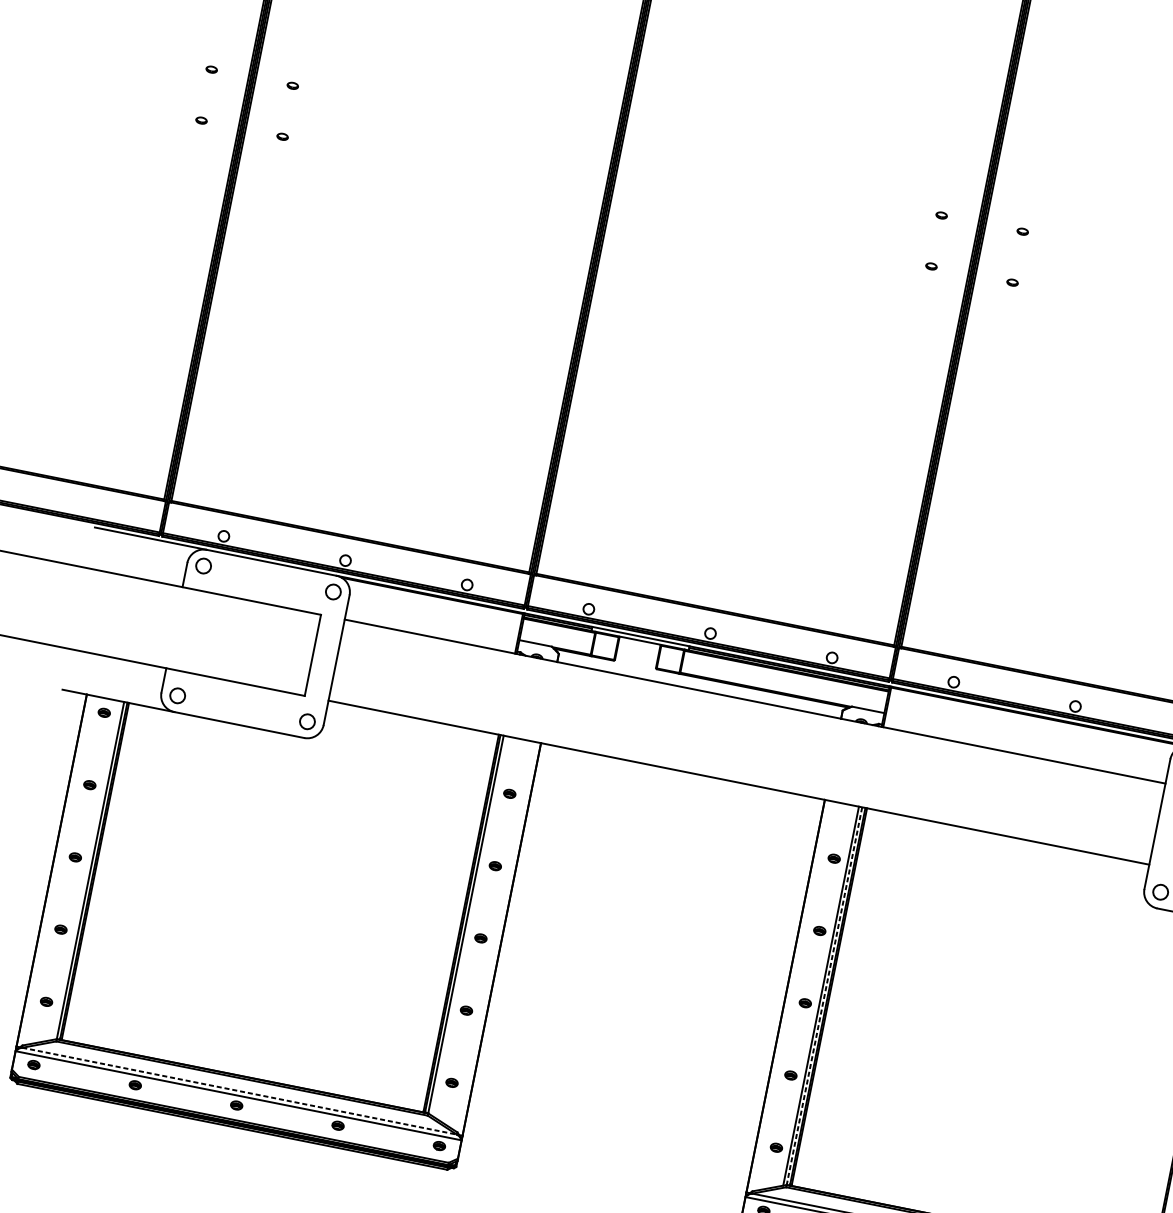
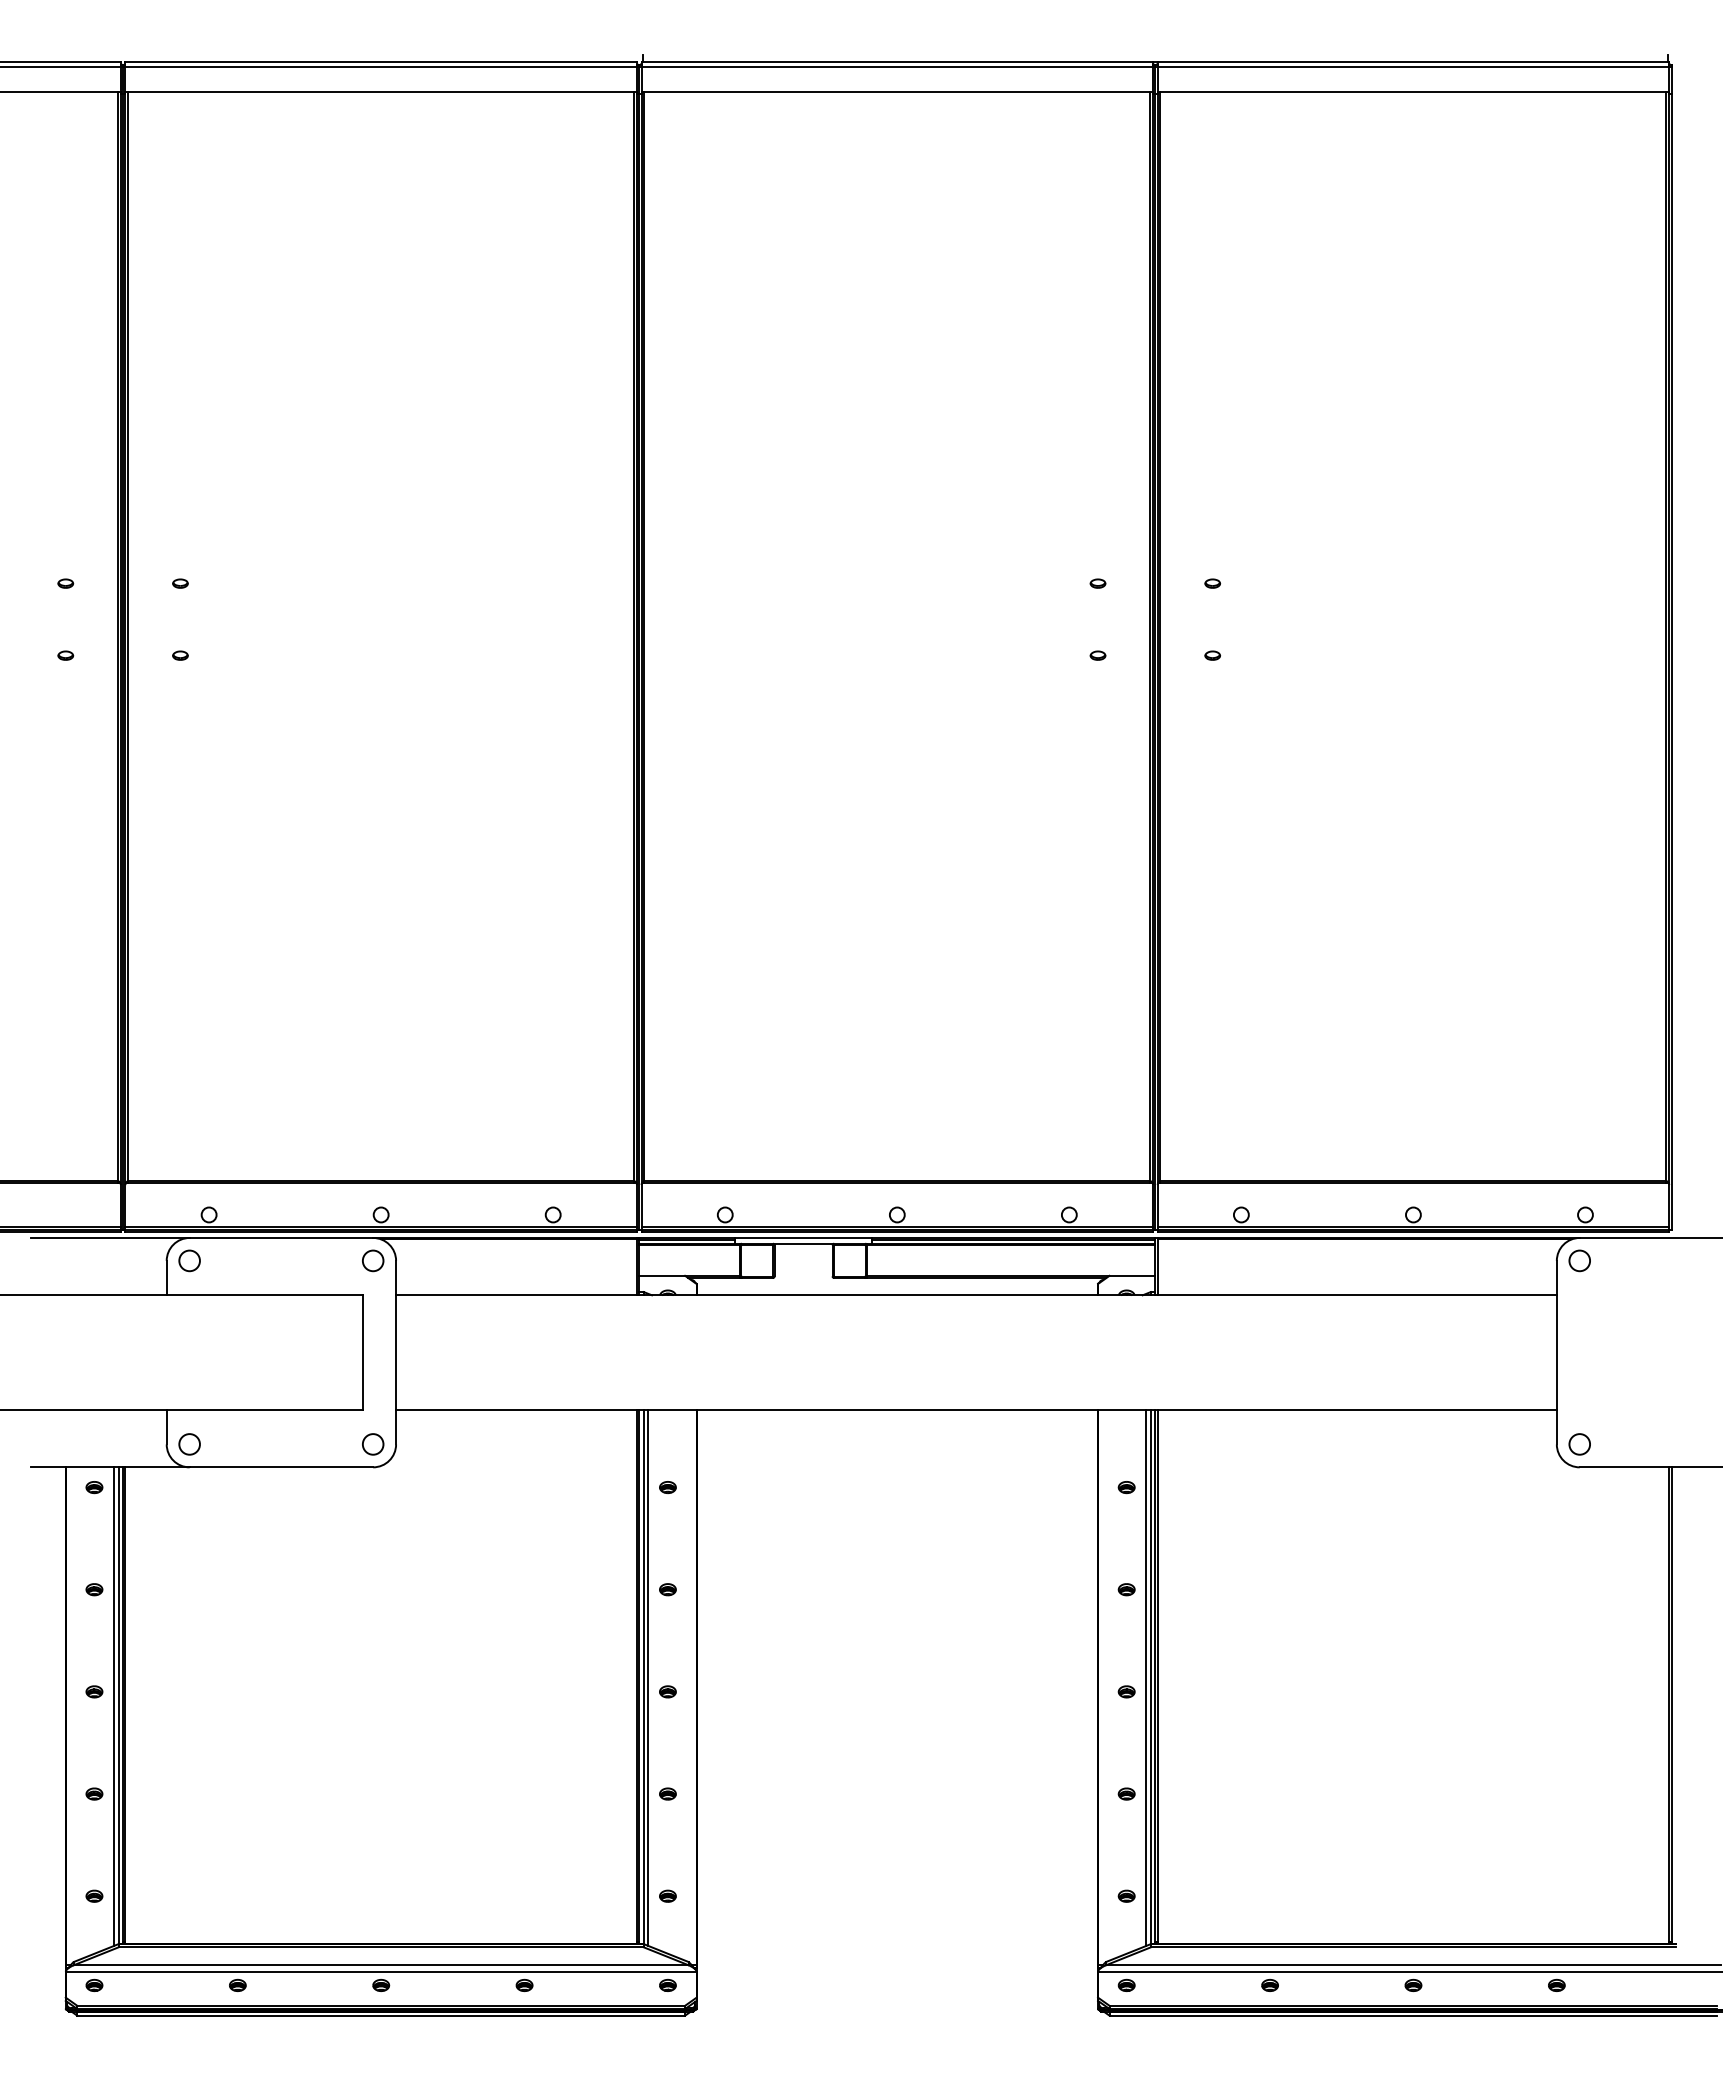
line: (86, 870) -> (113, 1706), added
line: (469, 925) -> (648, 1677), added
line: (824, 996) -> (1150, 1677), dashed -> solid
line: (239, 1091) -> (381, 1965), dashed -> solid

